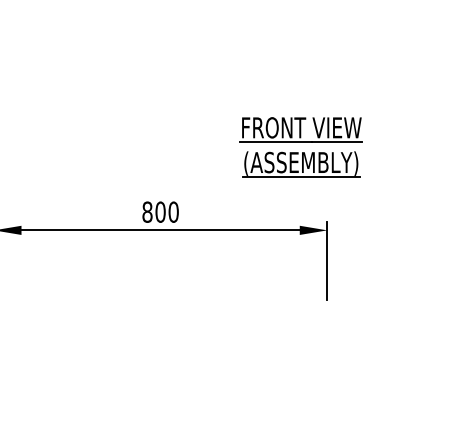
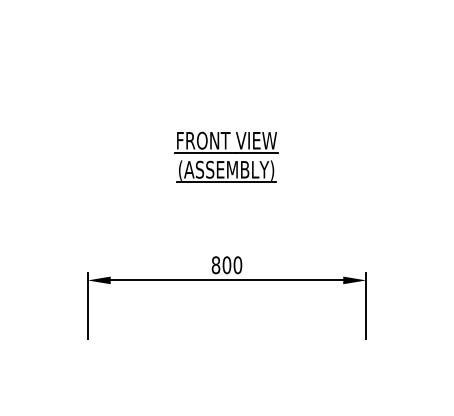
part: (301, 146) -> (226, 156), moved

